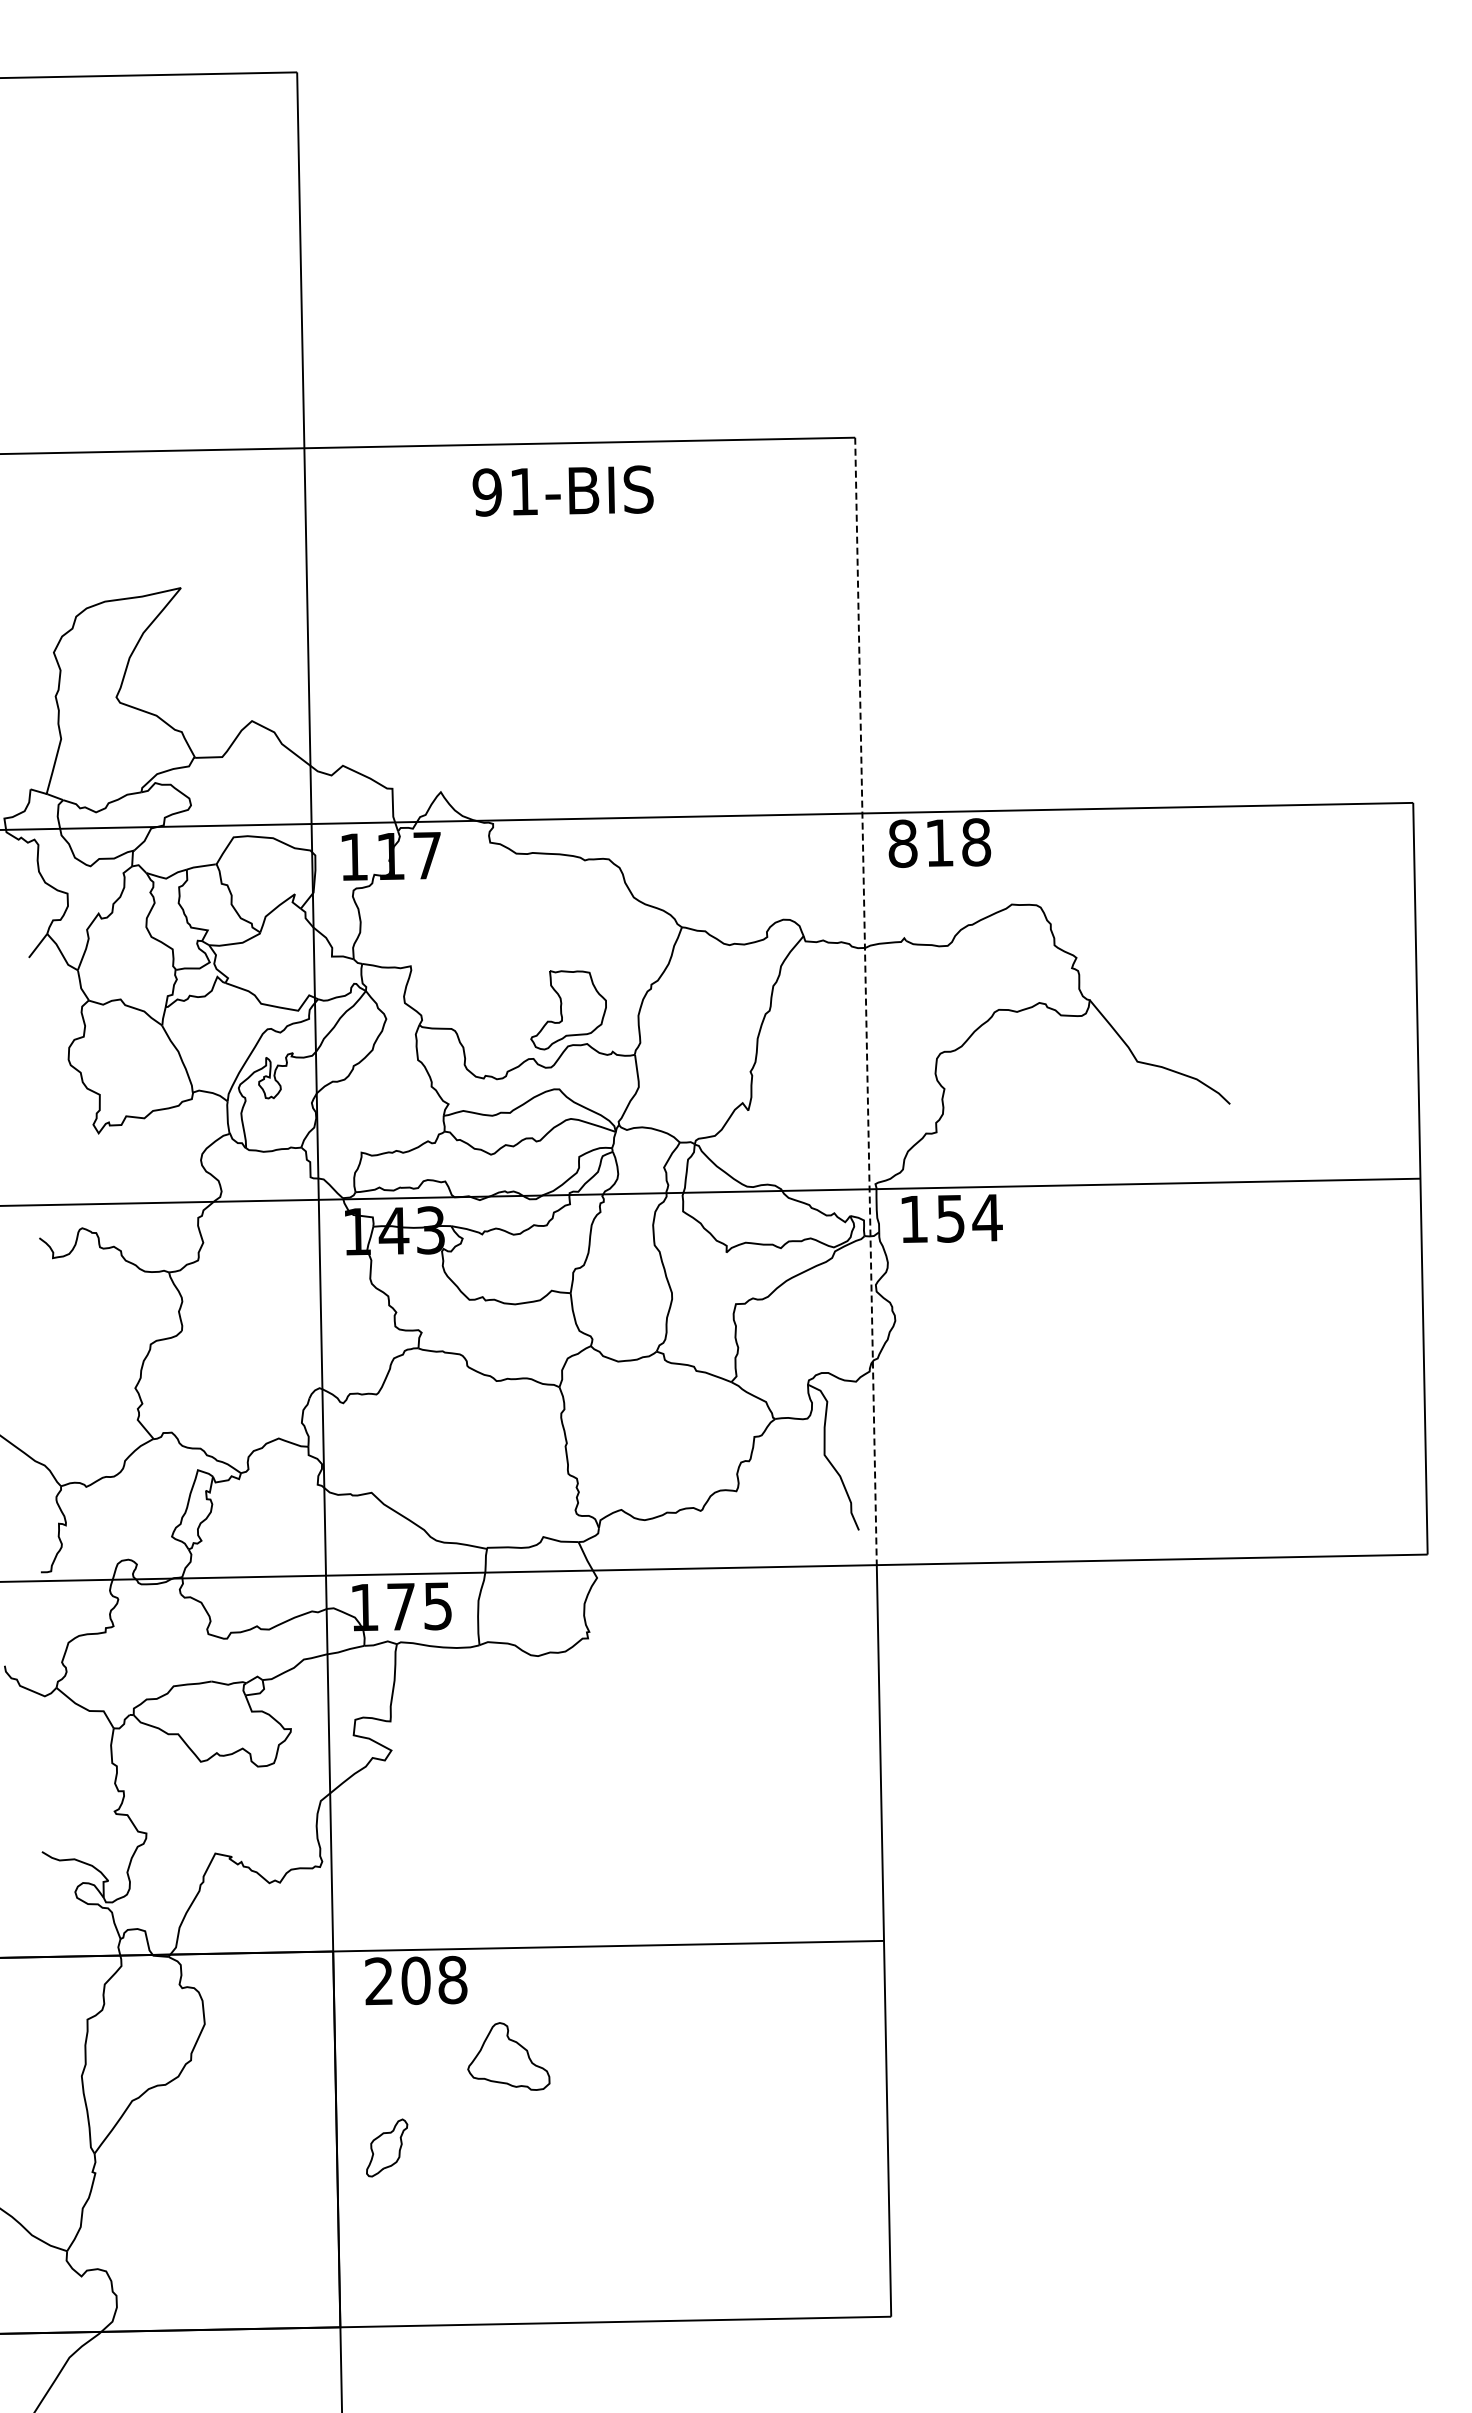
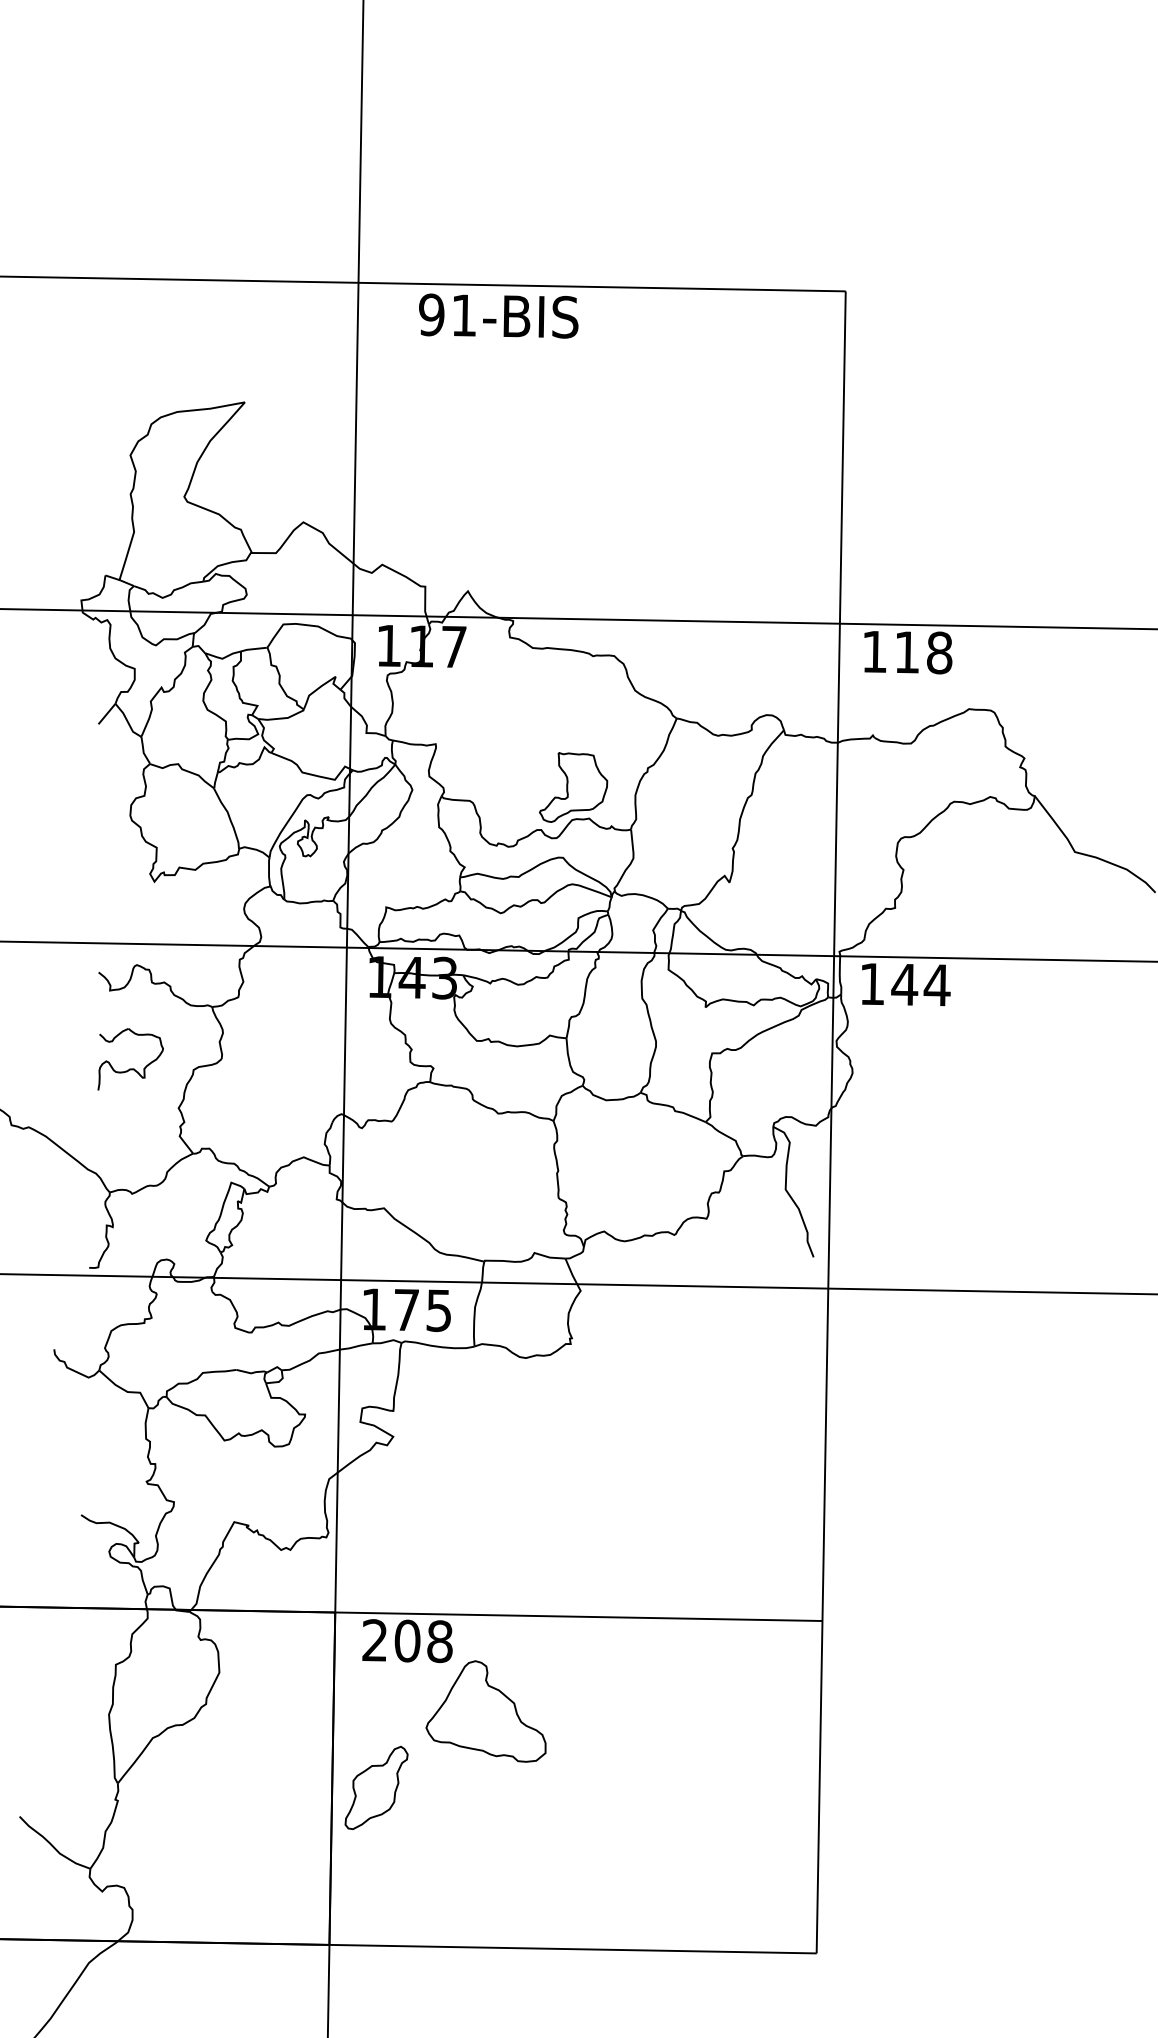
text: (562, 490) -> (498, 315), moved
text: (902, 843) -> (874, 651), 818 -> 118
line: (866, 1001) -> (837, 790), dashed -> solid
text: (950, 1218) -> (904, 984), 154 -> 144
part: (79, 1345) -> (130, 1068), added
part: (508, 2056) -> (486, 1710), size x1.67
part: (386, 2147) -> (376, 1787), size x1.67

